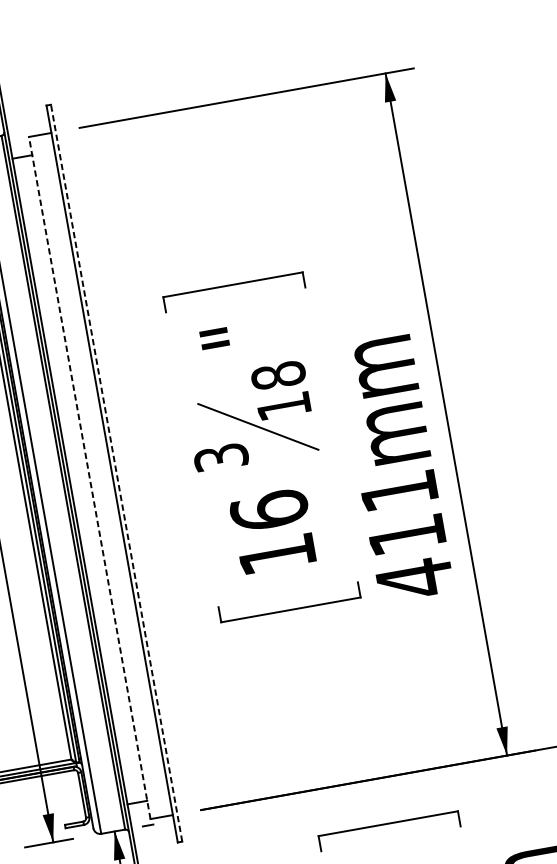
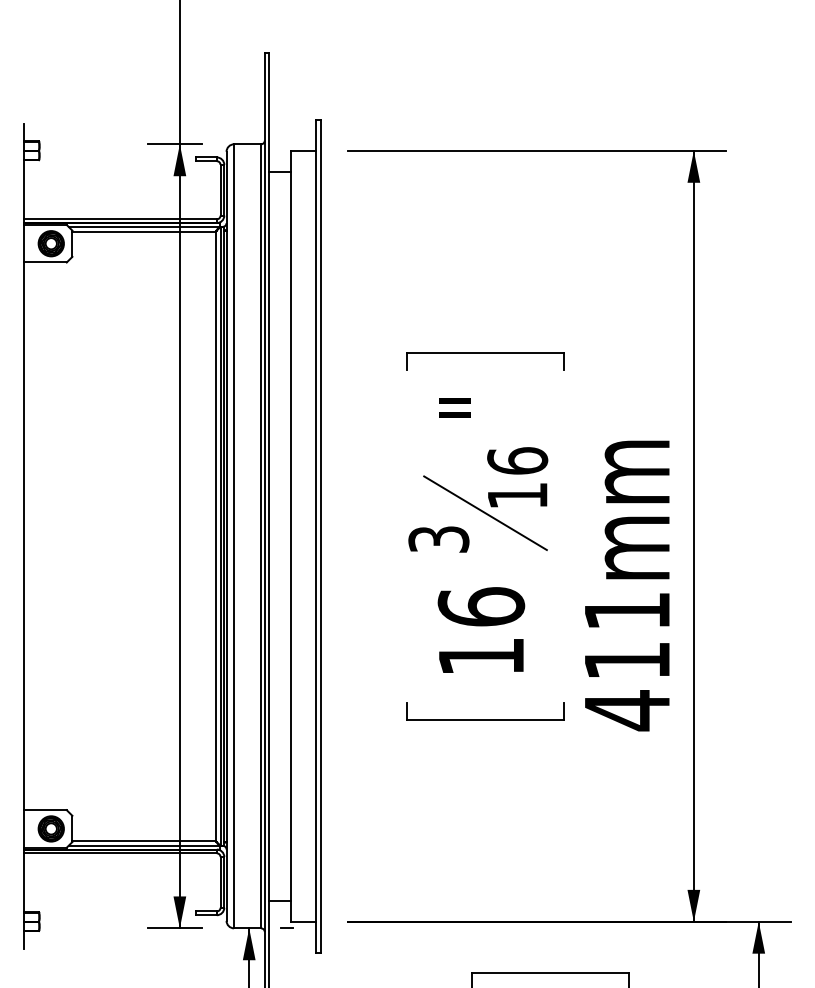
text: (278, 375) -> (517, 460), 18 -> 16
line: (116, 472) -> (321, 535), dashed -> solid
line: (89, 477) -> (290, 535), dashed -> solid

